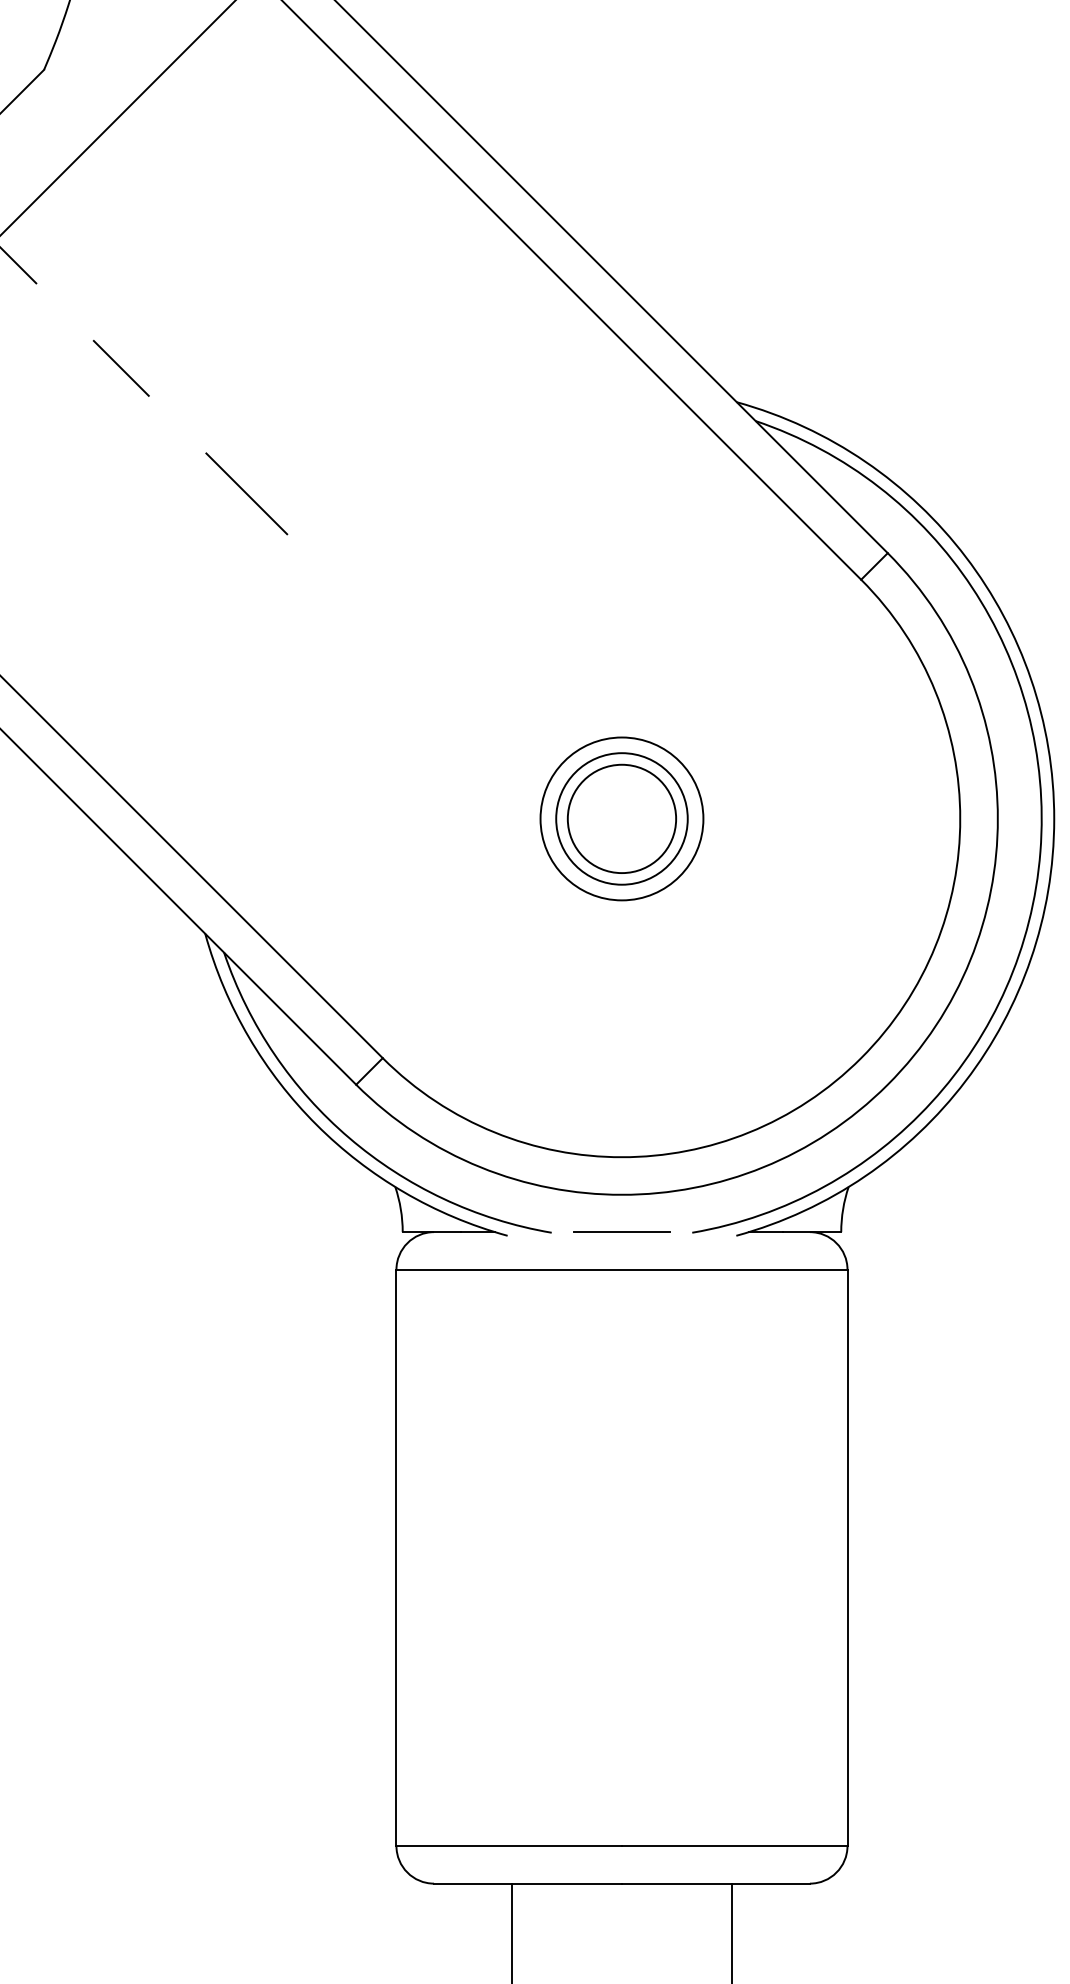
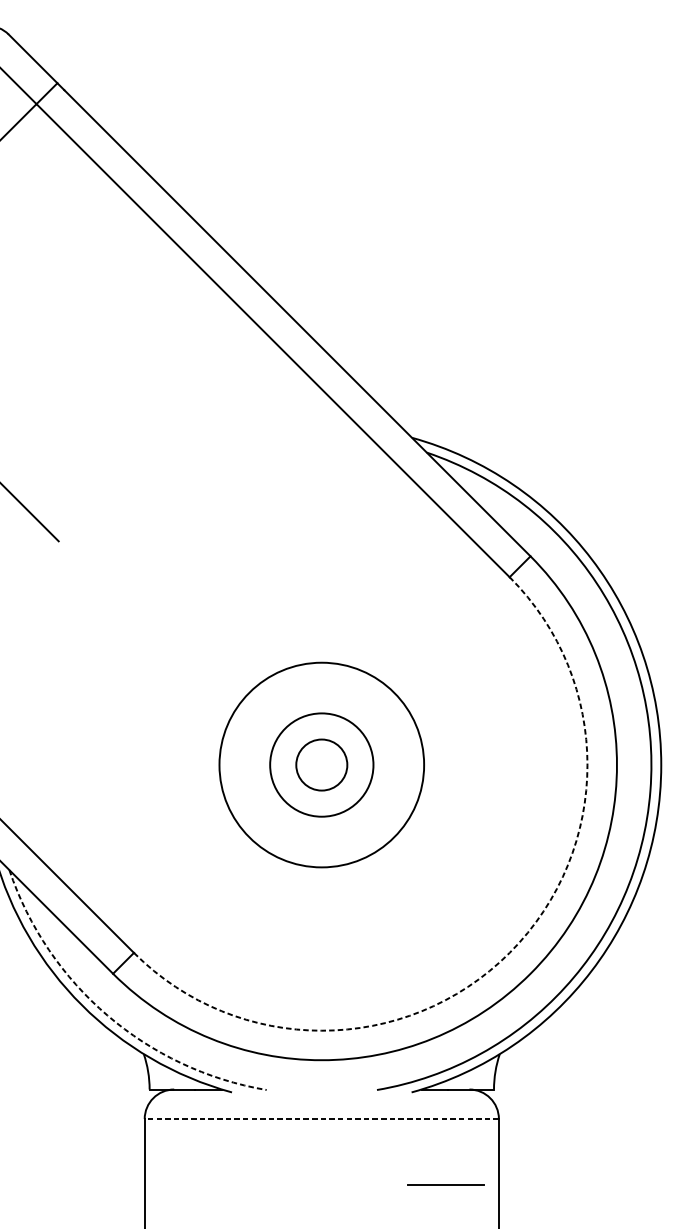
circle: (621, 818) -> (321, 764), size x0.6
circle: (621, 818) -> (321, 764), size x1.6
arc: (861, 1058) -> (509, 953), solid -> dashed
arc: (349, 1137) -> (107, 1015), solid -> dashed
line: (621, 1231) -> (445, 1184), moved
line: (621, 1269) -> (321, 1118), solid -> dashed

